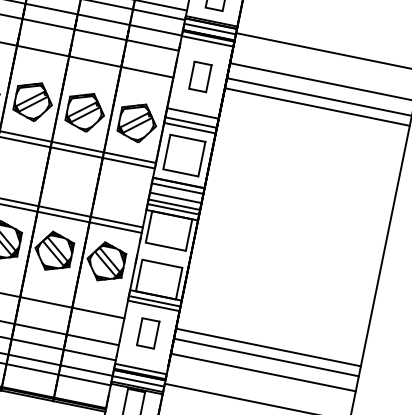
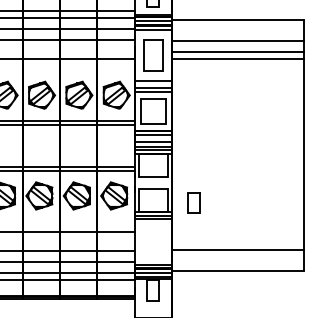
part: (199, 75) -> (152, 54), size x1.6
part: (147, 332) -> (193, 202), moved
line: (267, 346) -> (237, 231), removed
line: (265, 357) -> (237, 239), removed

